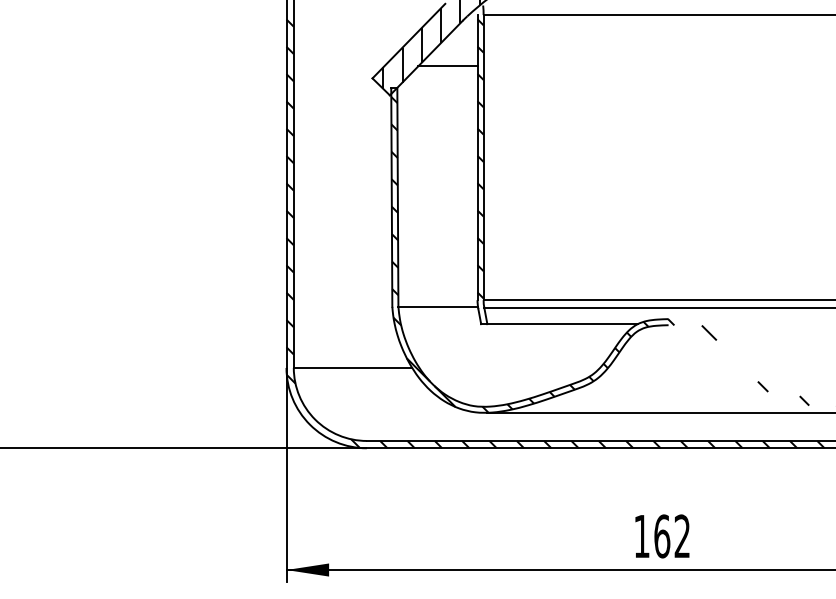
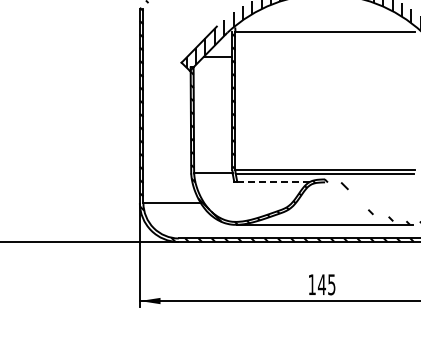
line: (562, 323) -> (273, 181), solid -> dashed
text: (671, 535) -> (326, 284), 162 -> 145

